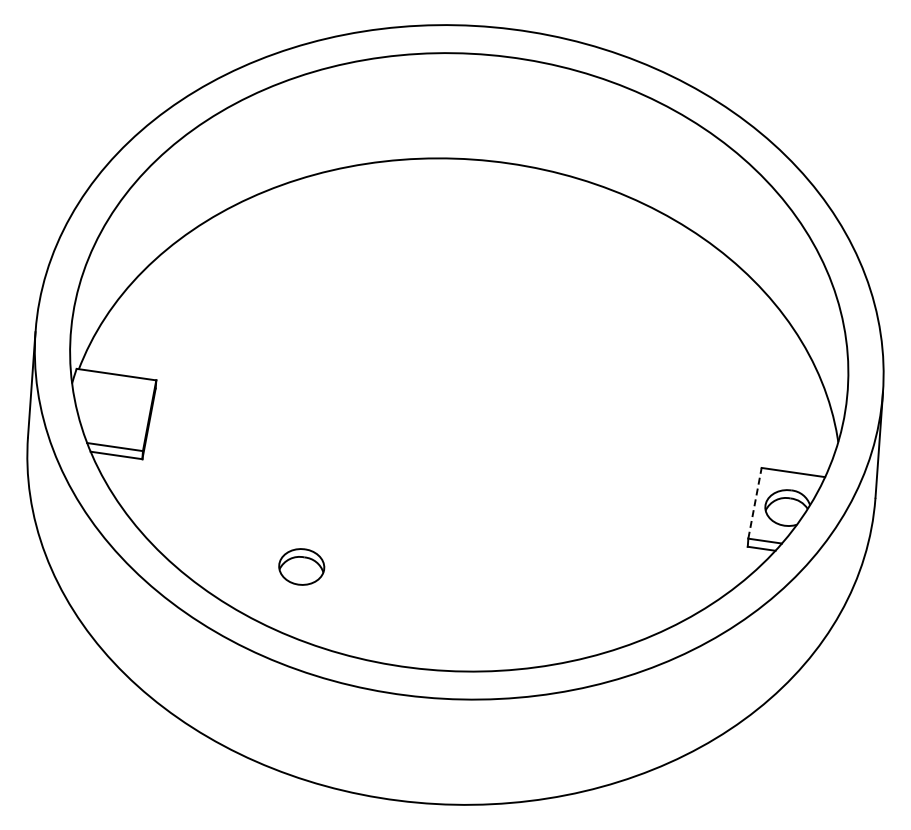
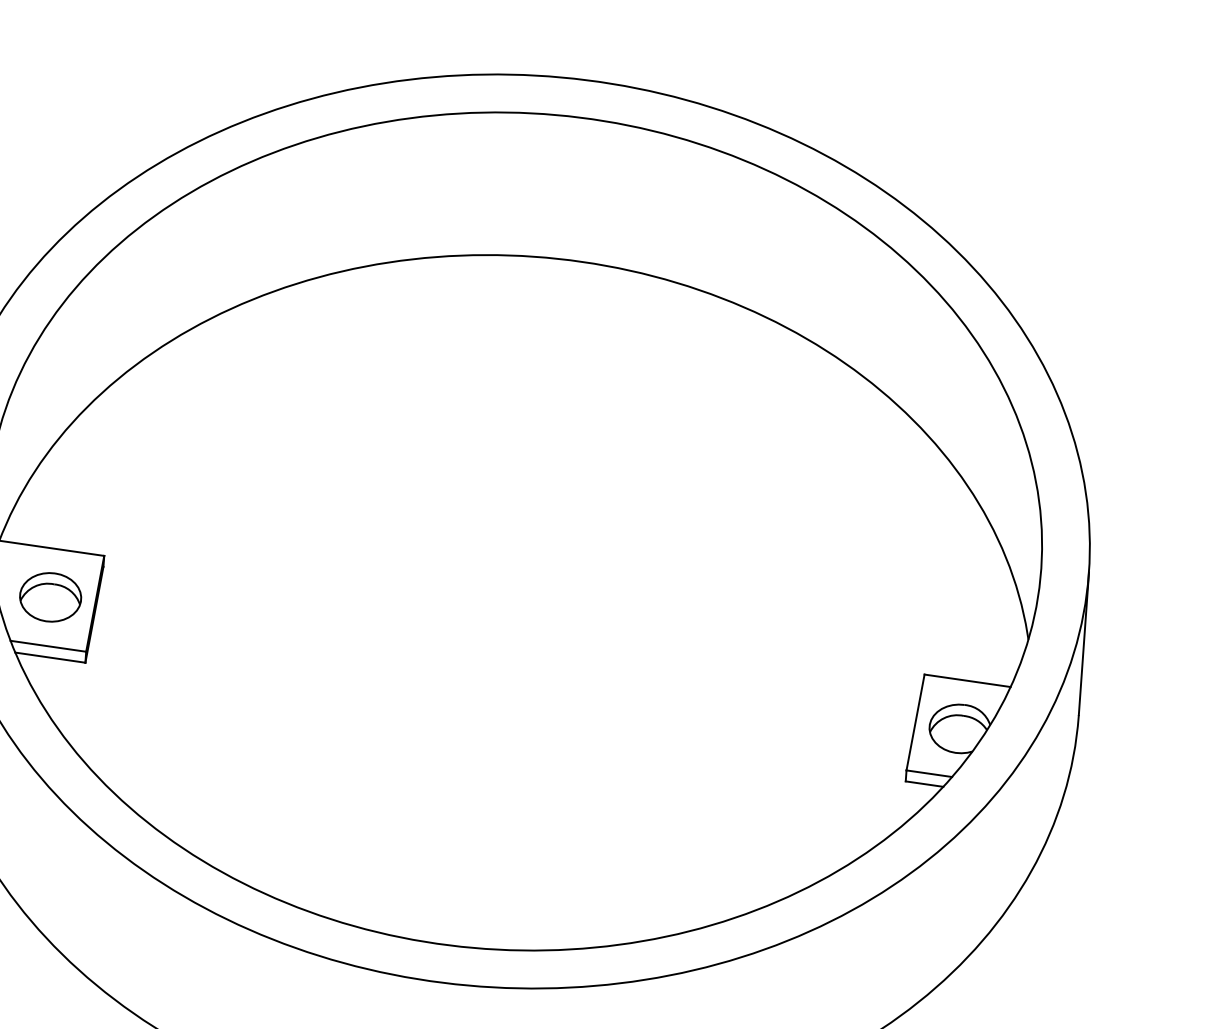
line: (755, 503) -> (916, 722), dashed -> solid
part: (301, 566) -> (50, 596), moved

